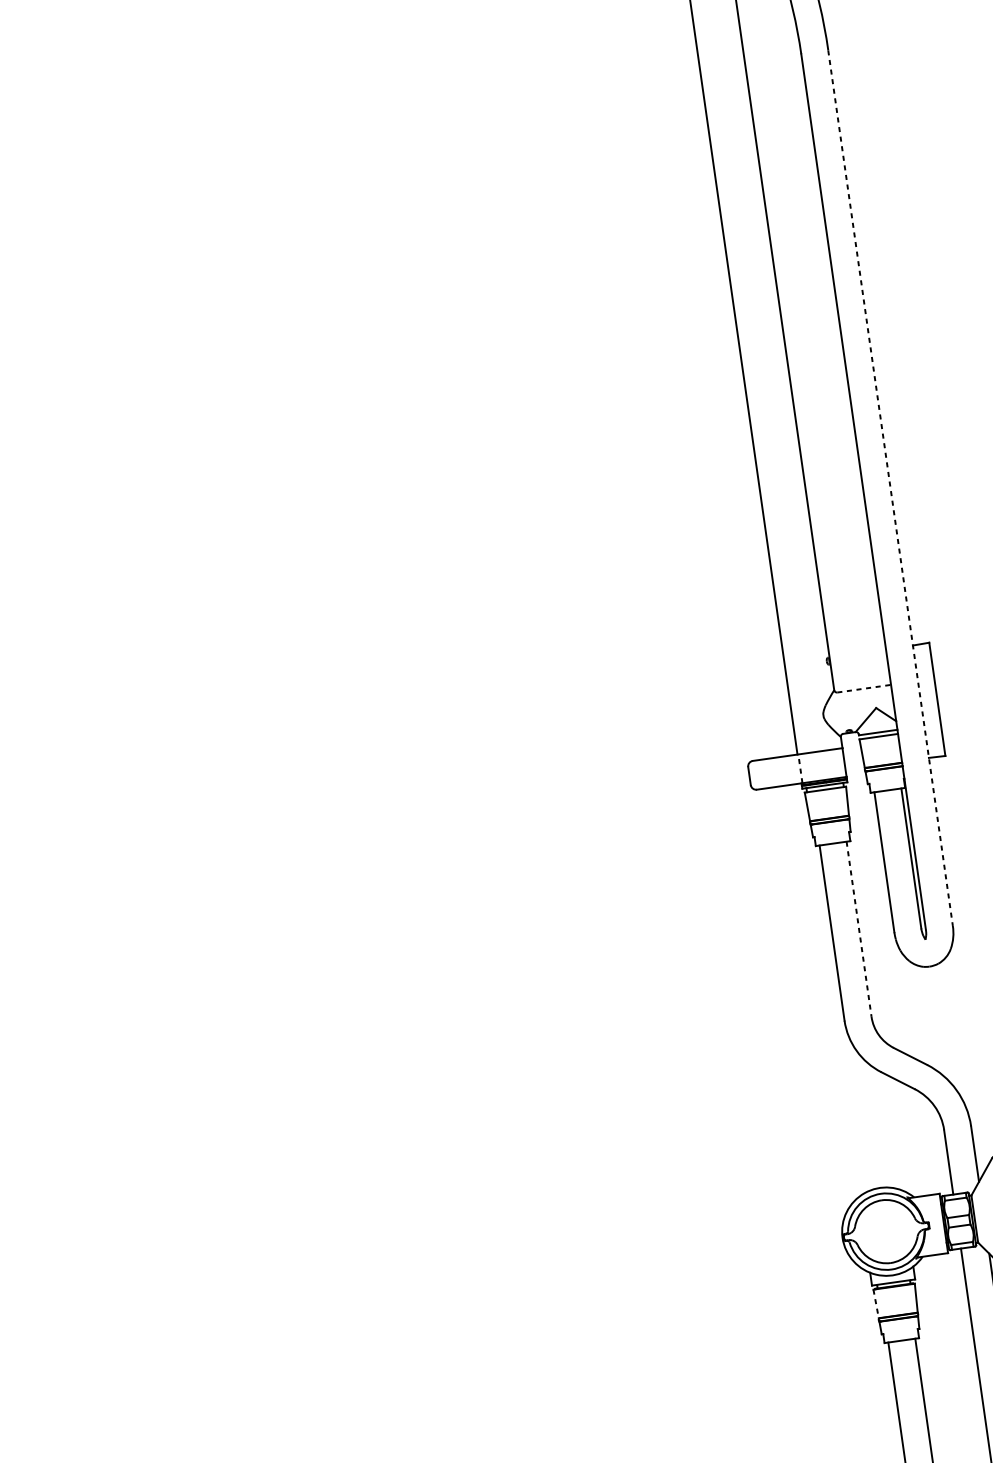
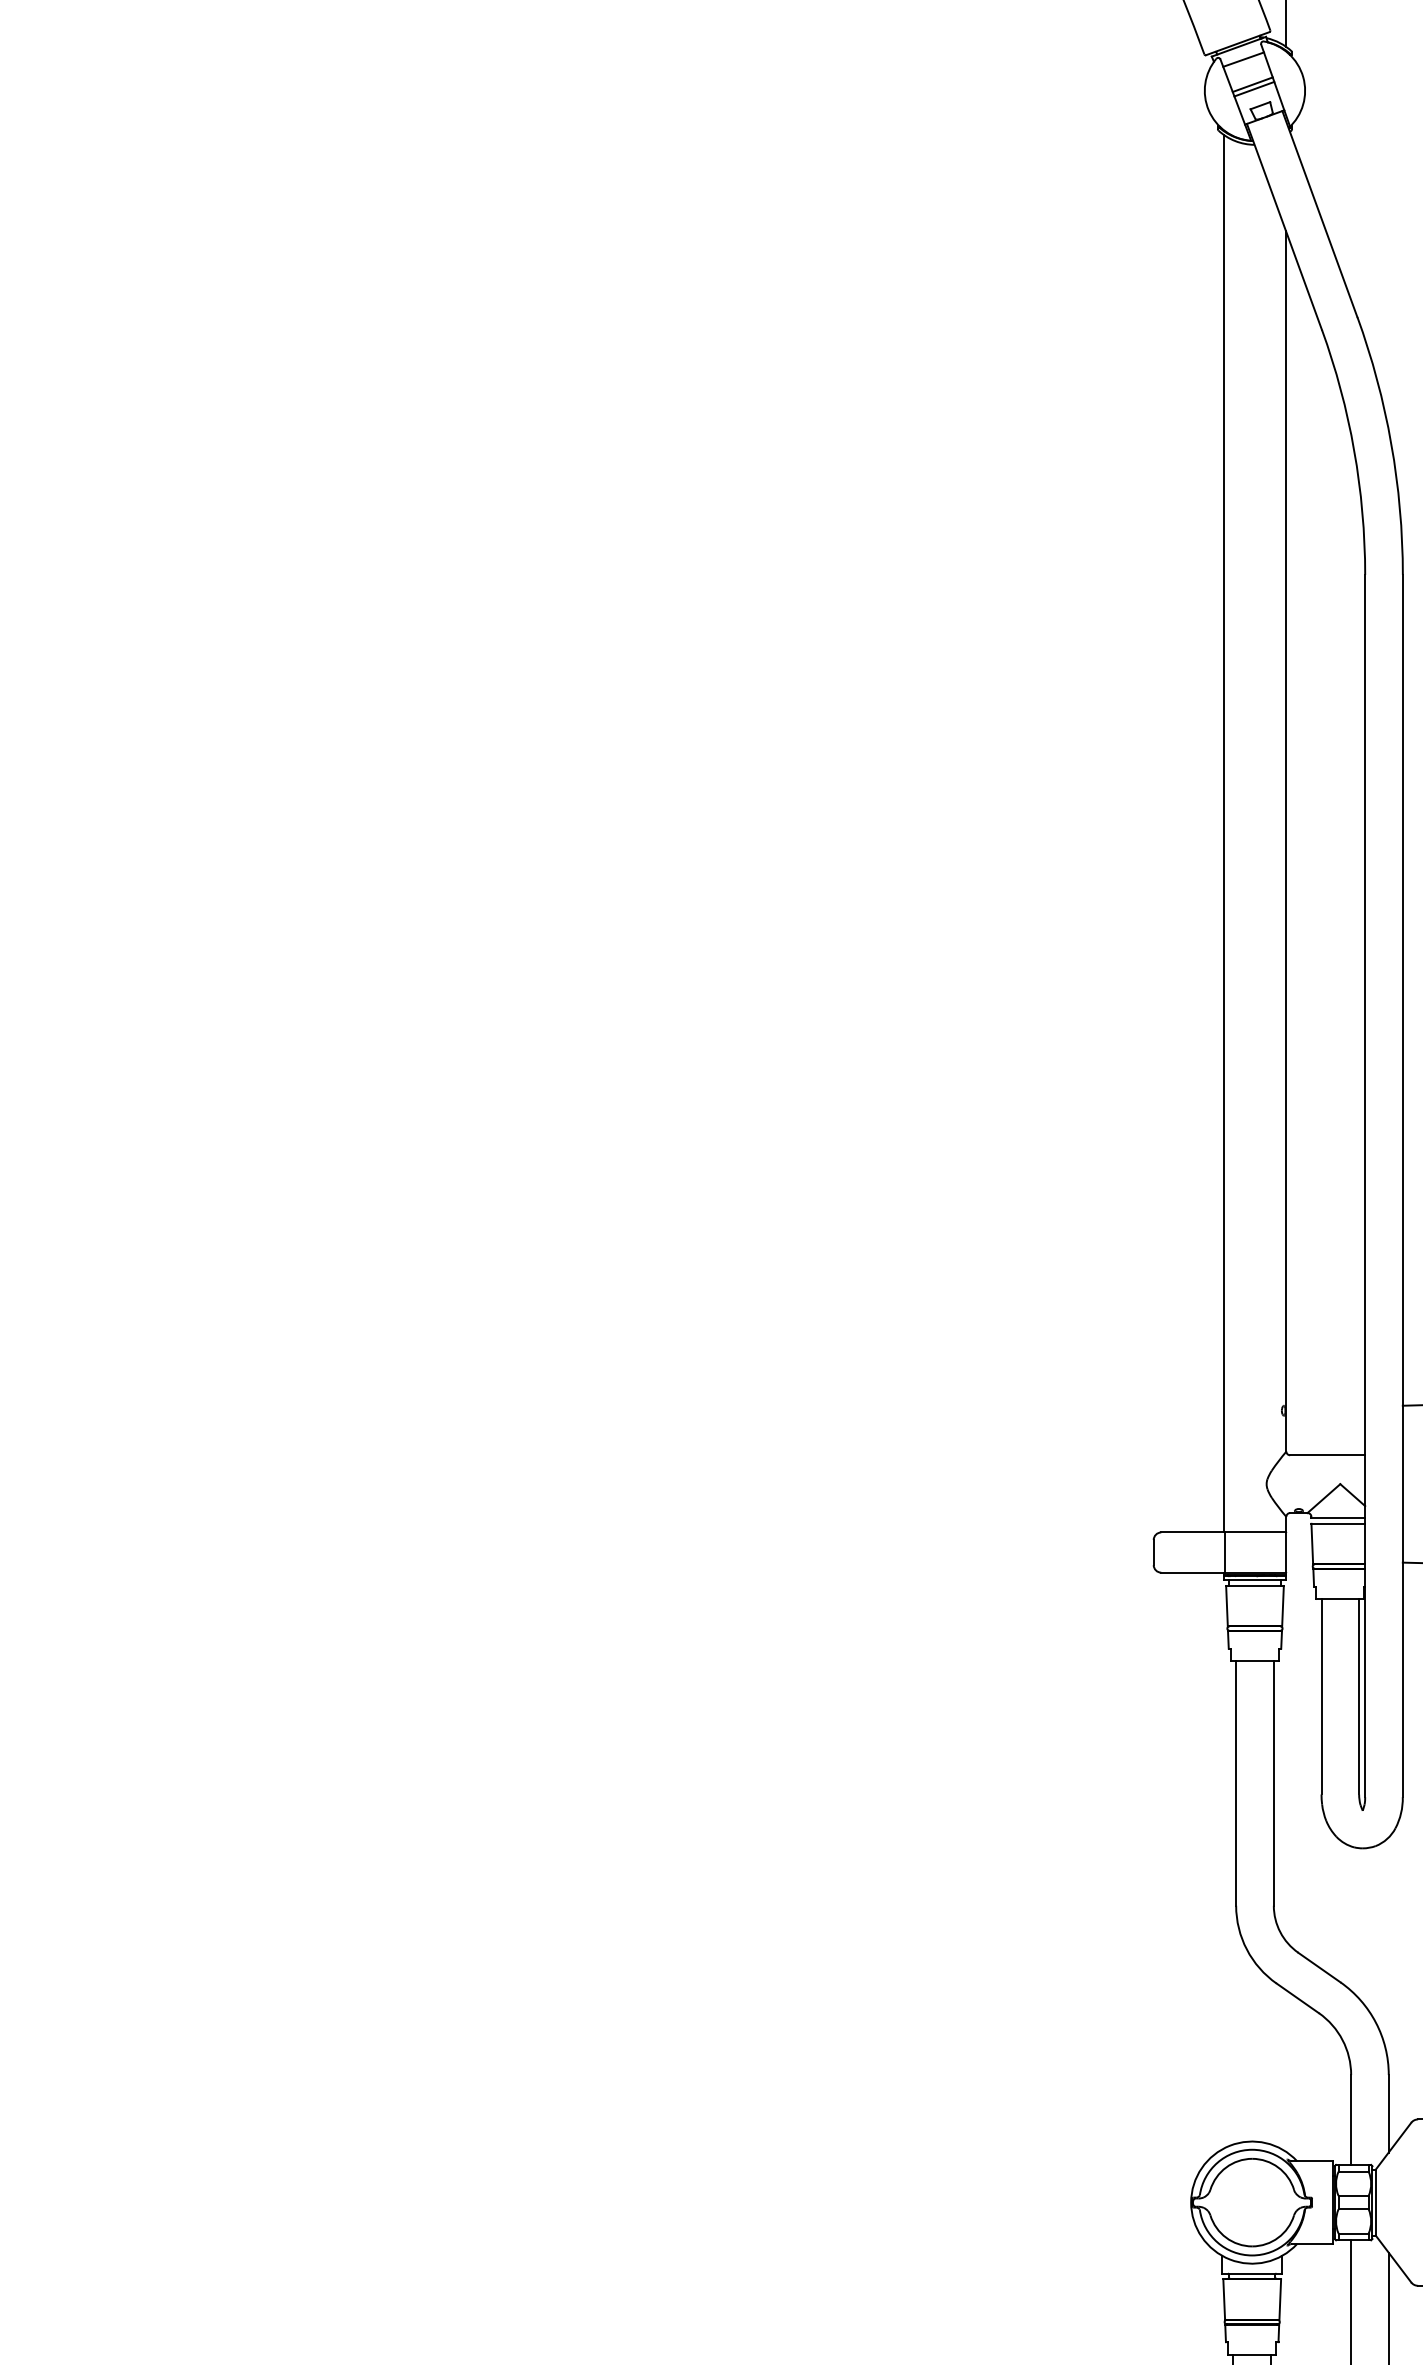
line: (890, 488) -> (1402, 1186), dashed -> solid
line: (864, 688) -> (1327, 1455), dashed -> solid
line: (800, 768) -> (1224, 1552), dashed -> solid
line: (858, 930) -> (1273, 1784), dashed -> solid
line: (876, 1304) -> (1224, 2300), dashed -> solid

